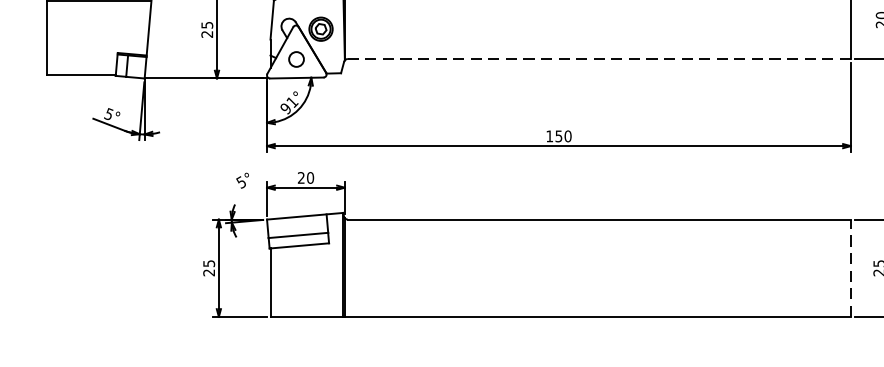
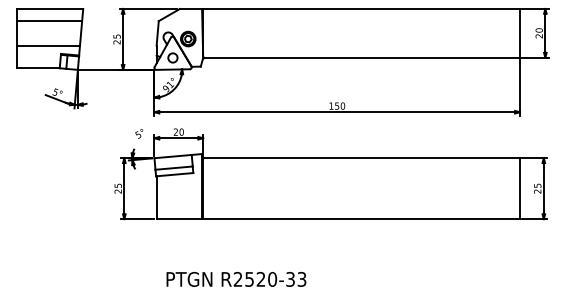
line: (97, 39) -> (48, 45), added
line: (599, 58) -> (362, 57), dashed -> solid
line: (850, 267) -> (519, 188), dashed -> solid

